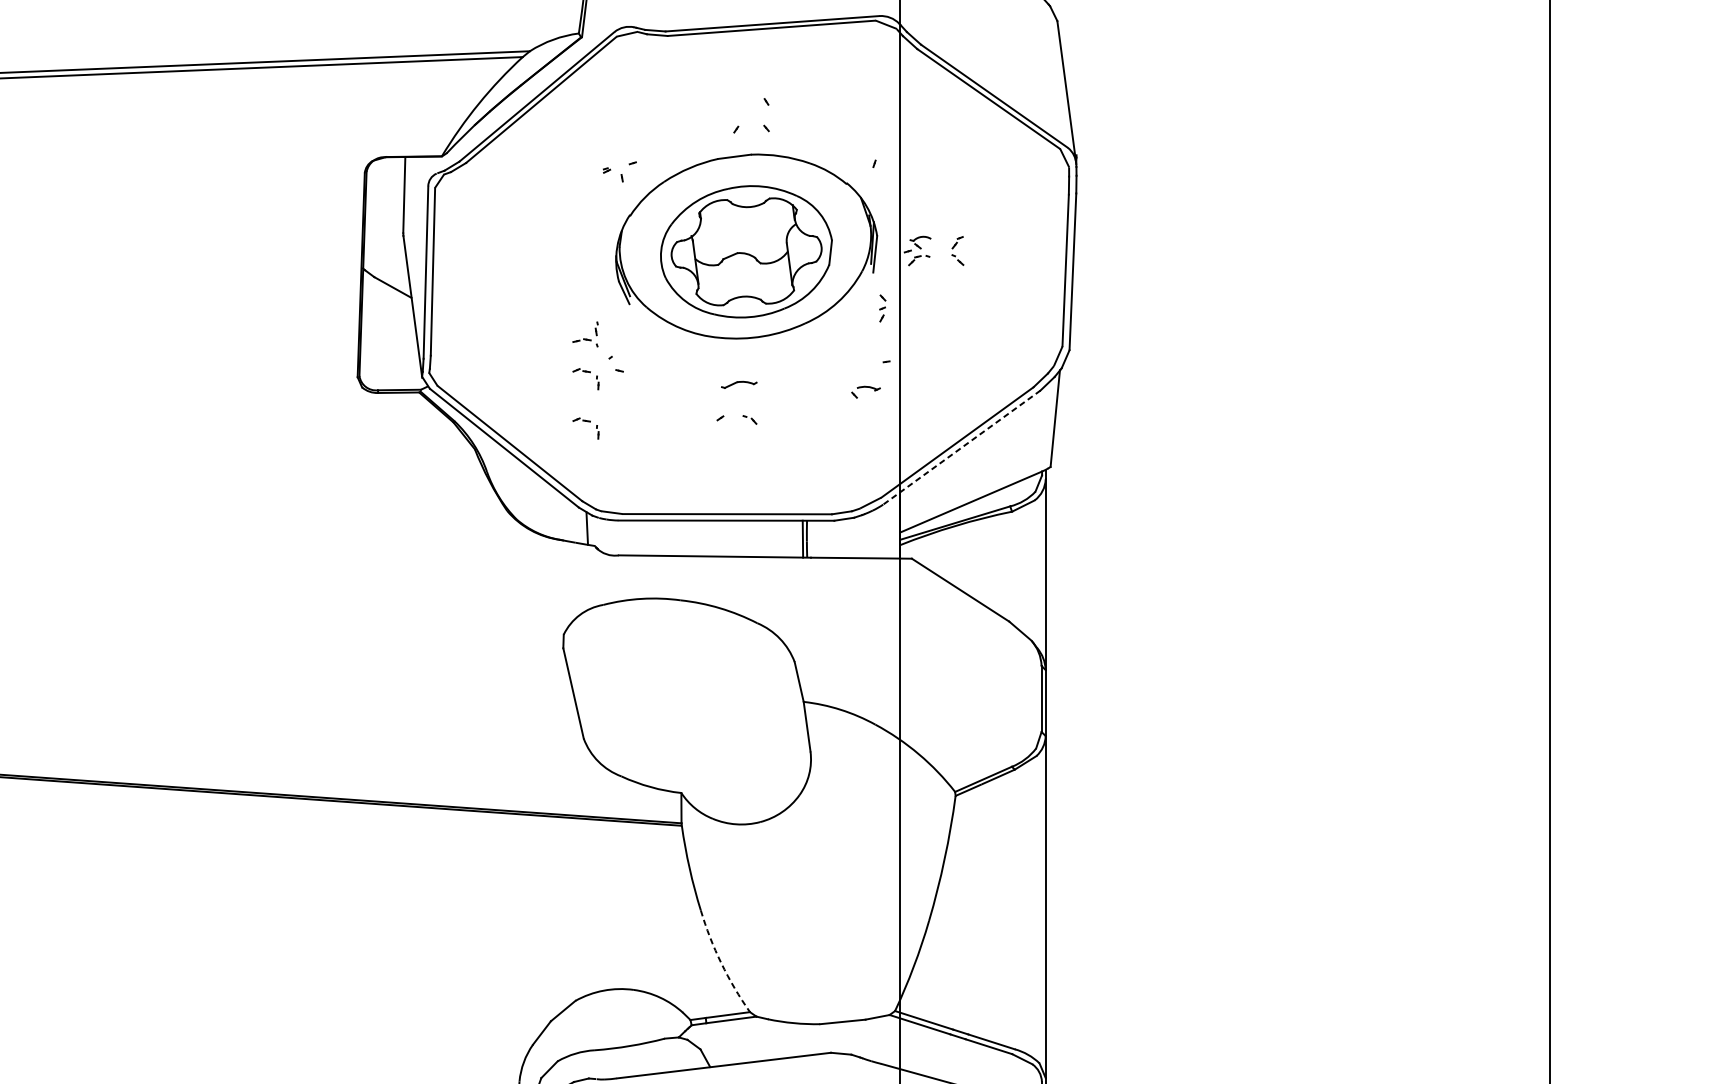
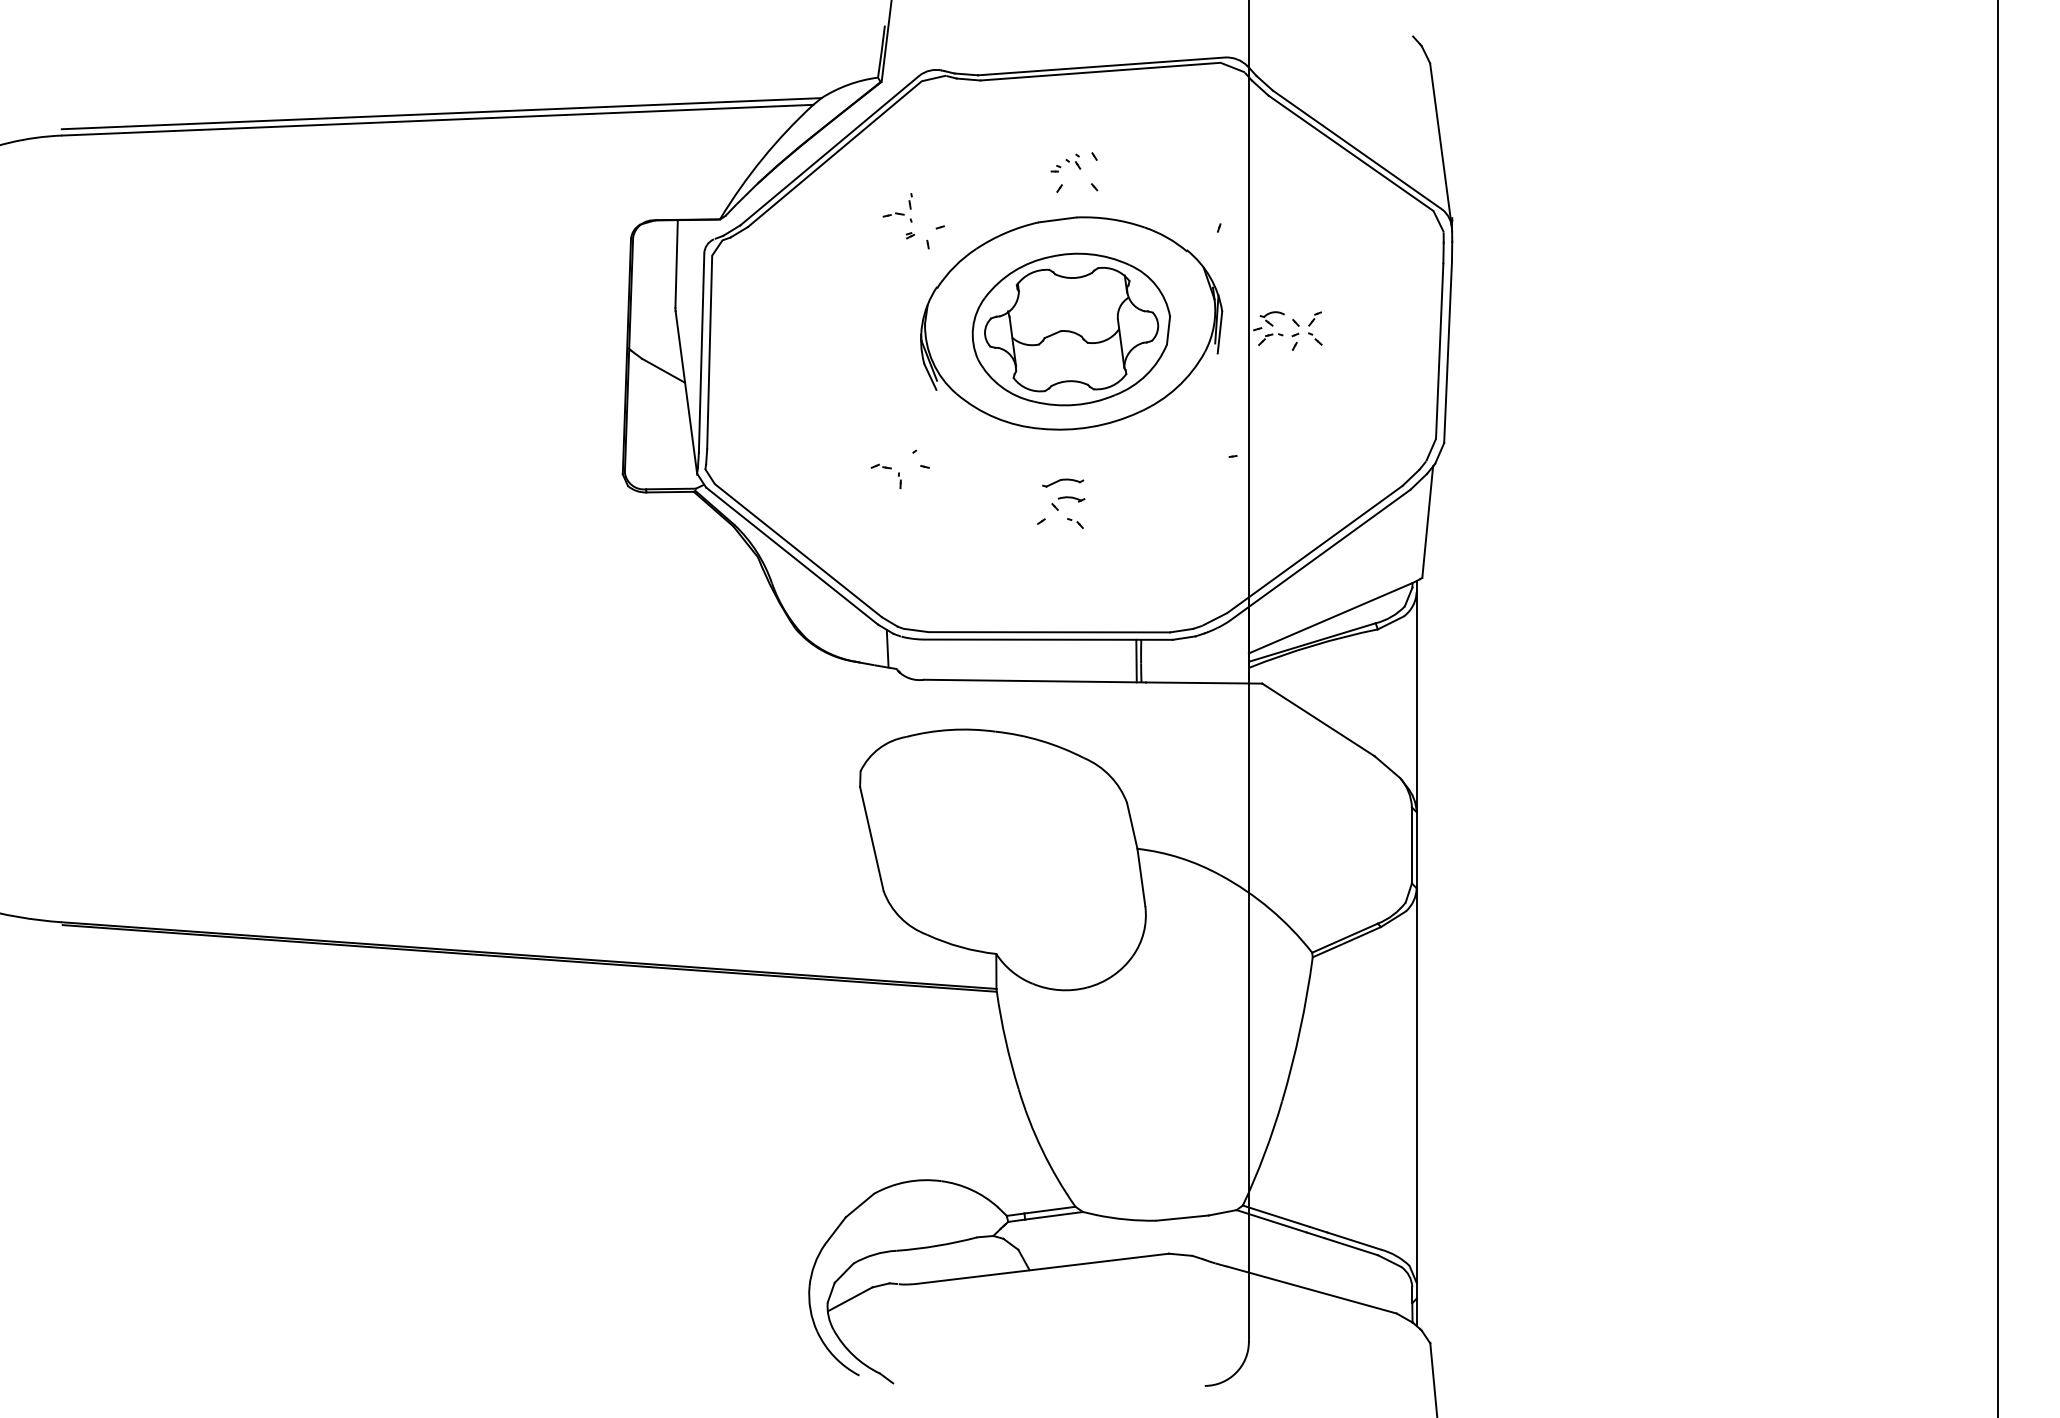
part: (741, 107) -> (1065, 162), added
part: (882, 308) -> (1295, 334), moved
part: (585, 334) -> (897, 207), moved
part: (866, 392) -> (1068, 503), moved
part: (585, 421) -> (885, 525), removed
line: (962, 447) -> (1320, 555), dashed -> solid
arc: (721, 963) -> (1042, 1150), dashed -> solid

